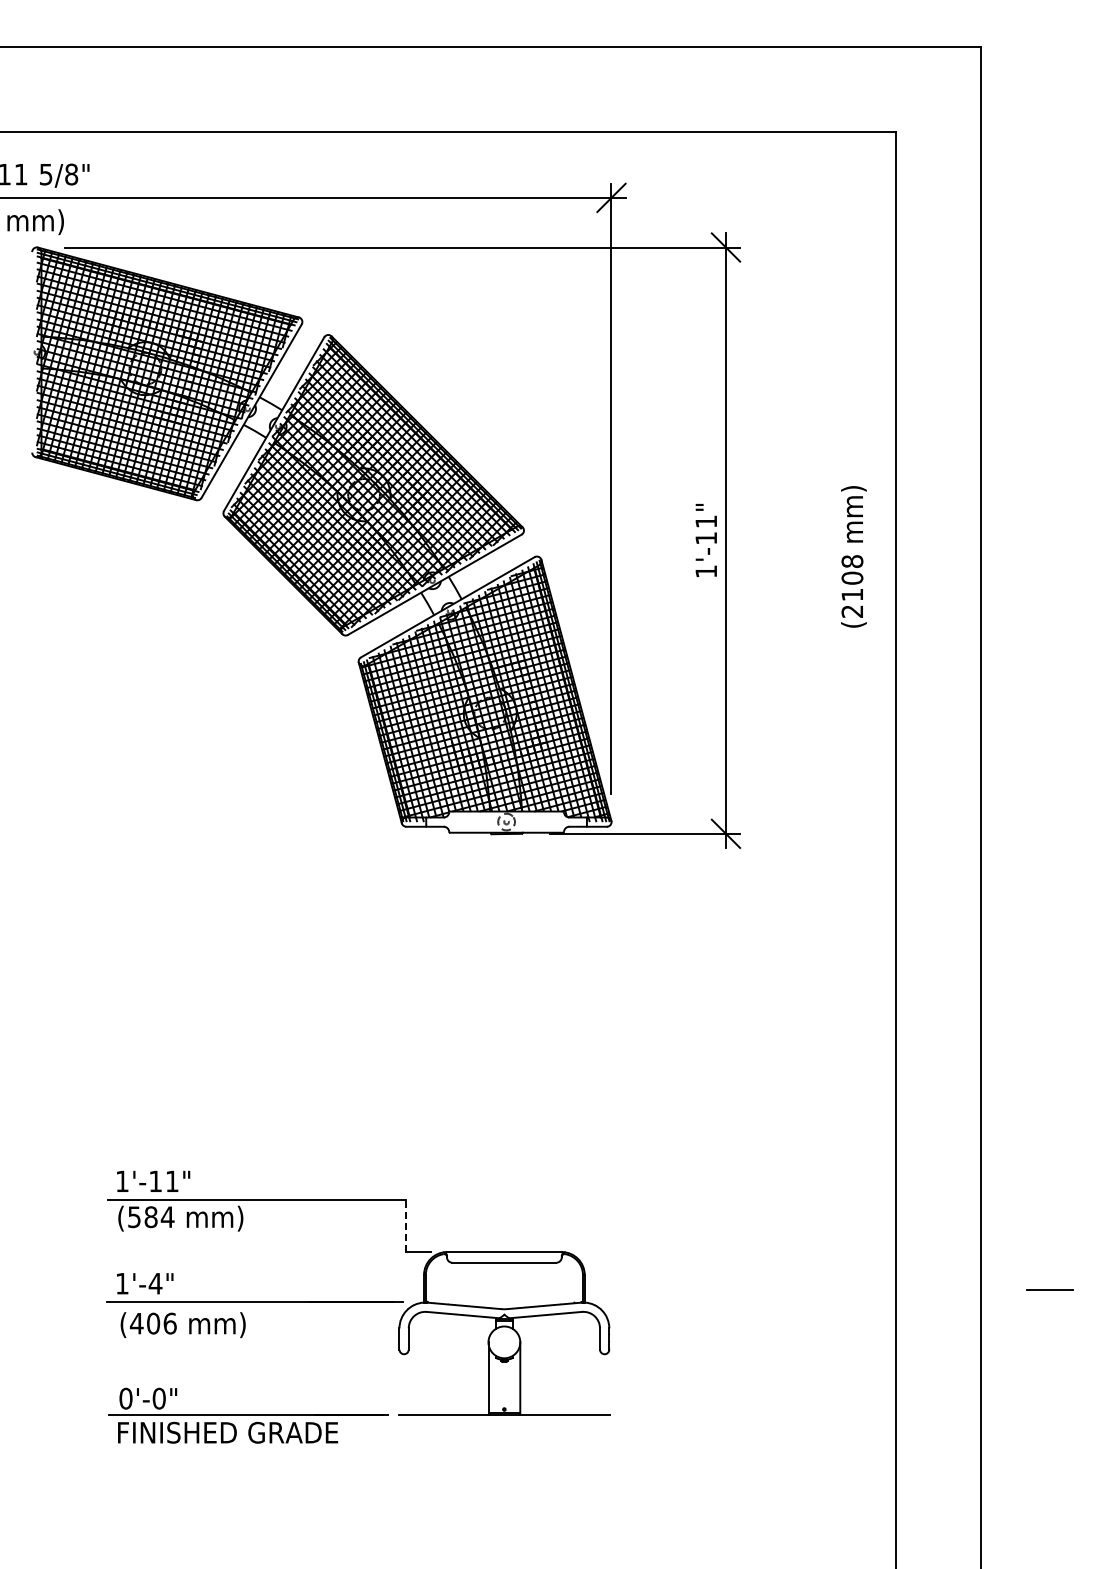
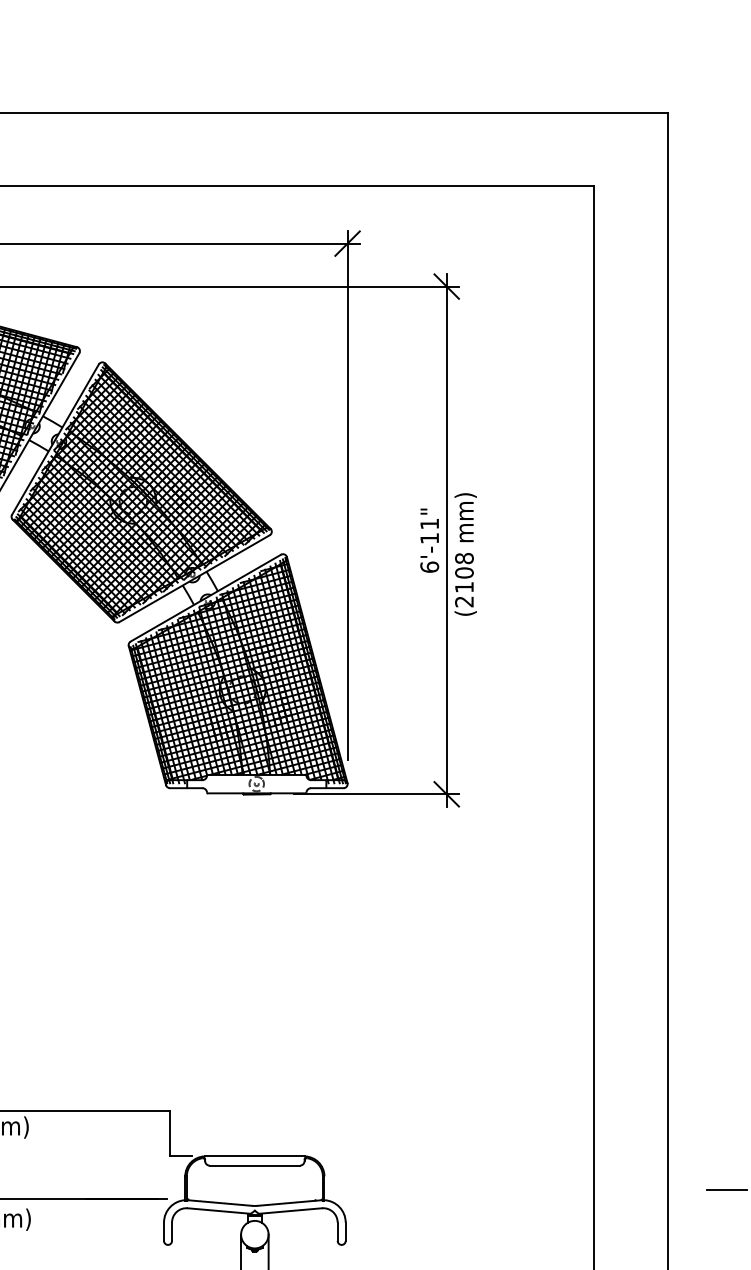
text: (853, 556) -> (465, 554), moved
text: (706, 571) -> (429, 567), 1'-11" -> 6'-11"
line: (406, 1225) -> (170, 1133), dashed -> solid

